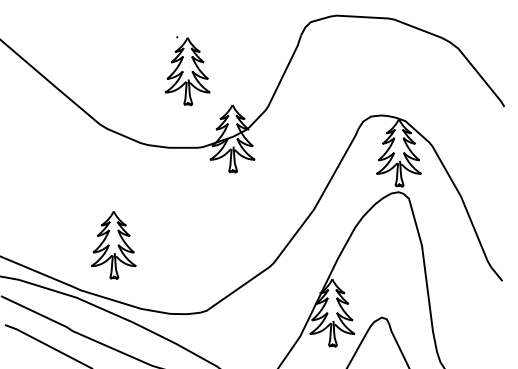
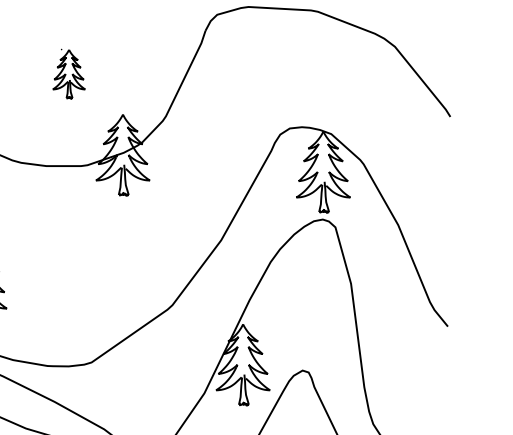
part: (187, 71) -> (68, 74), size x0.6

